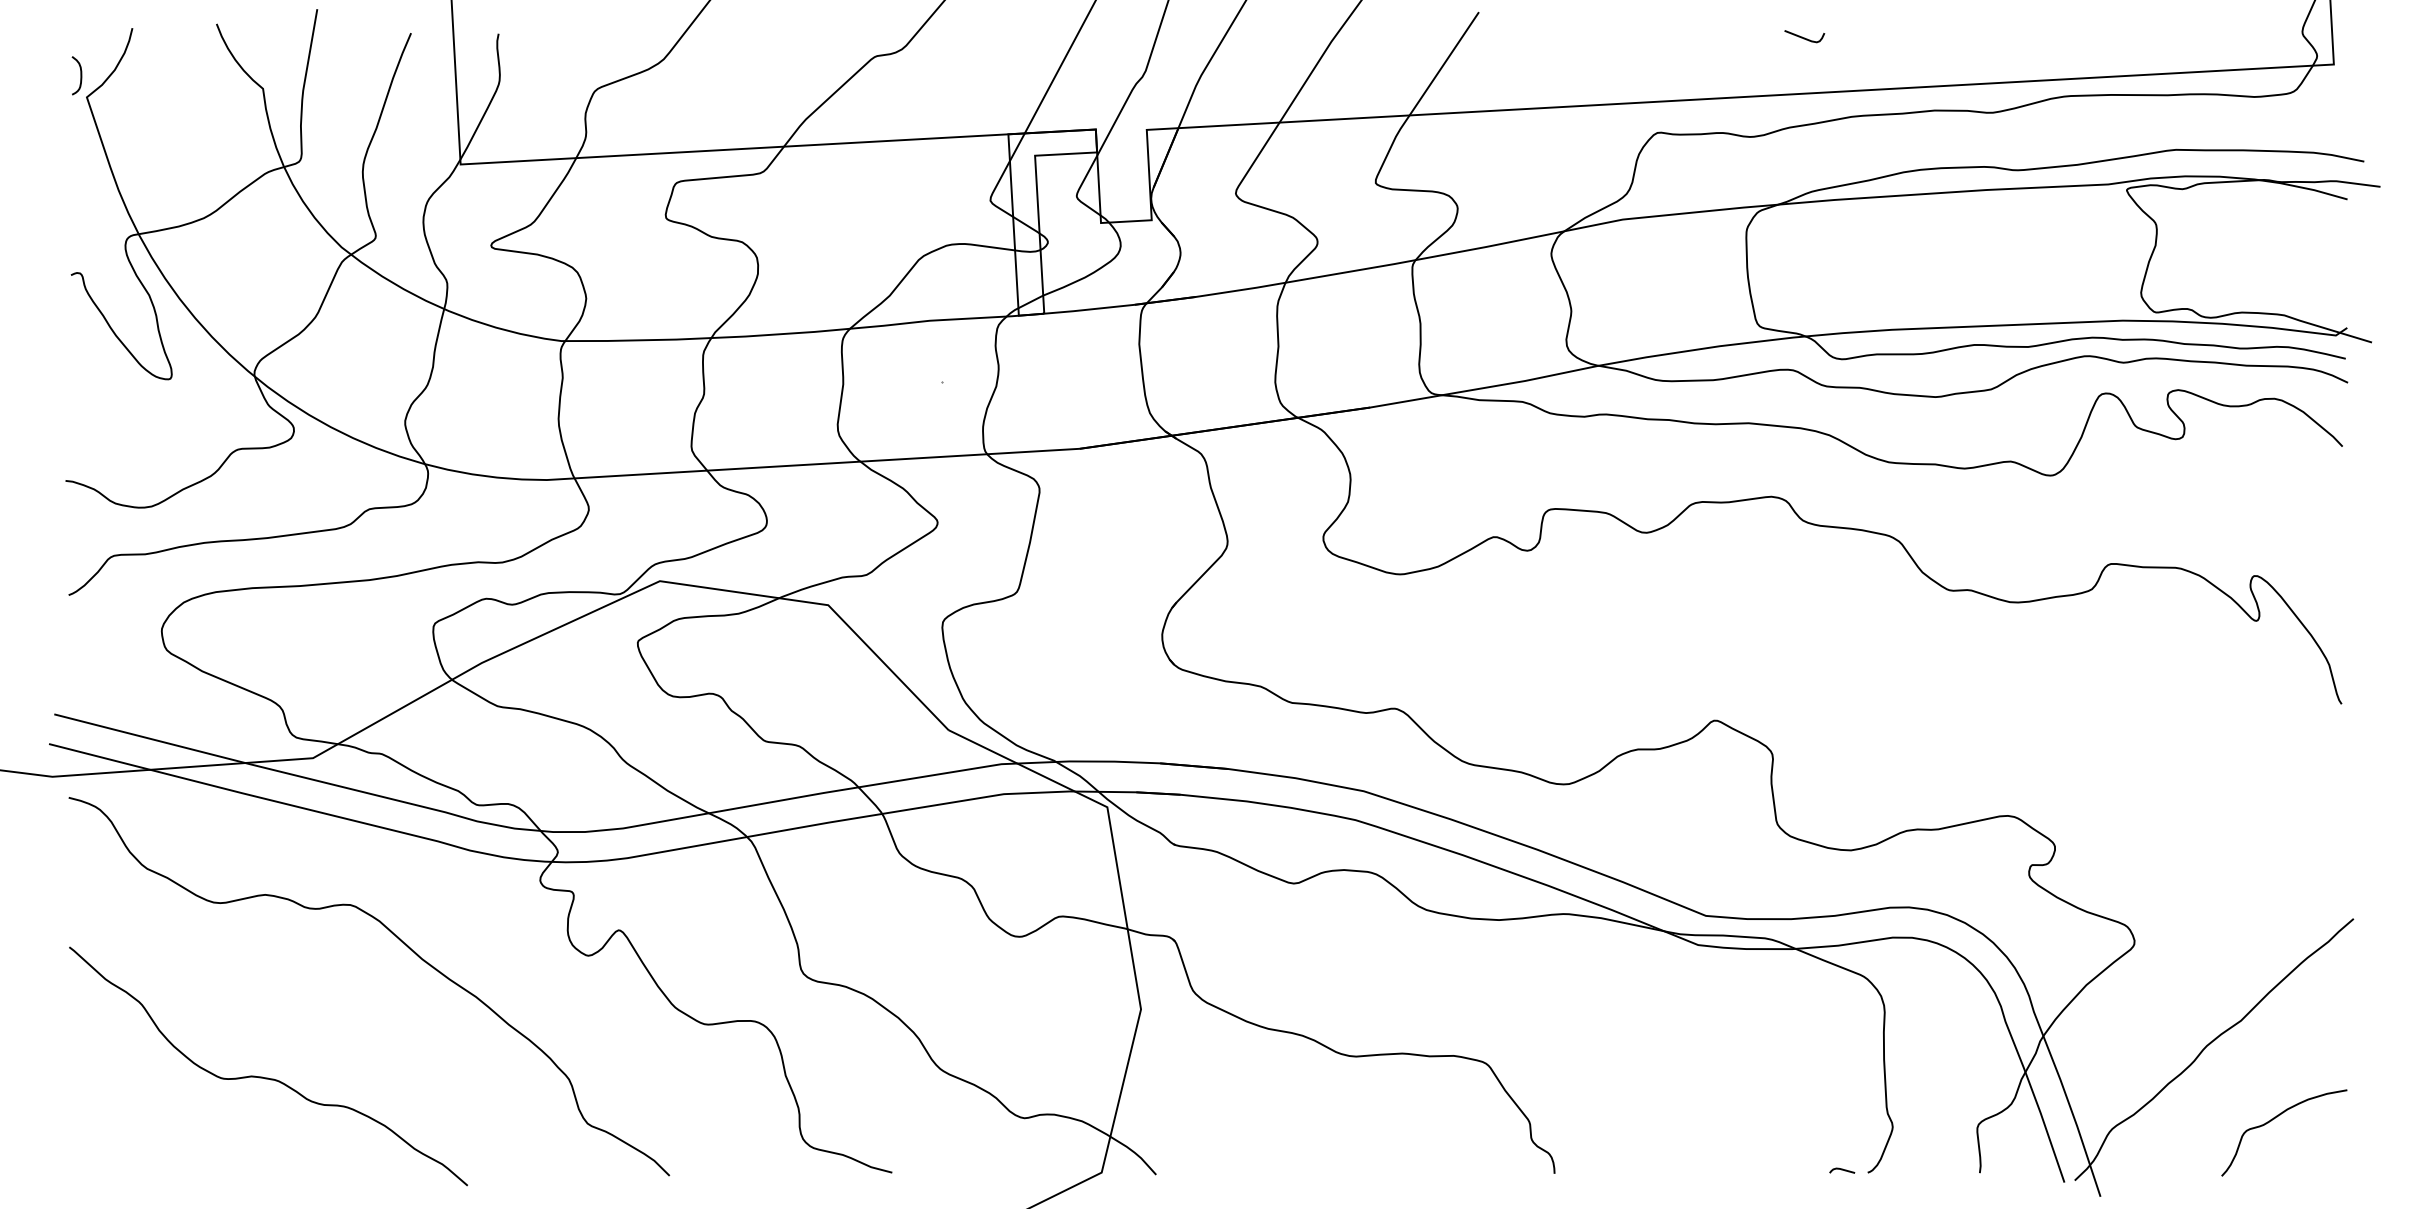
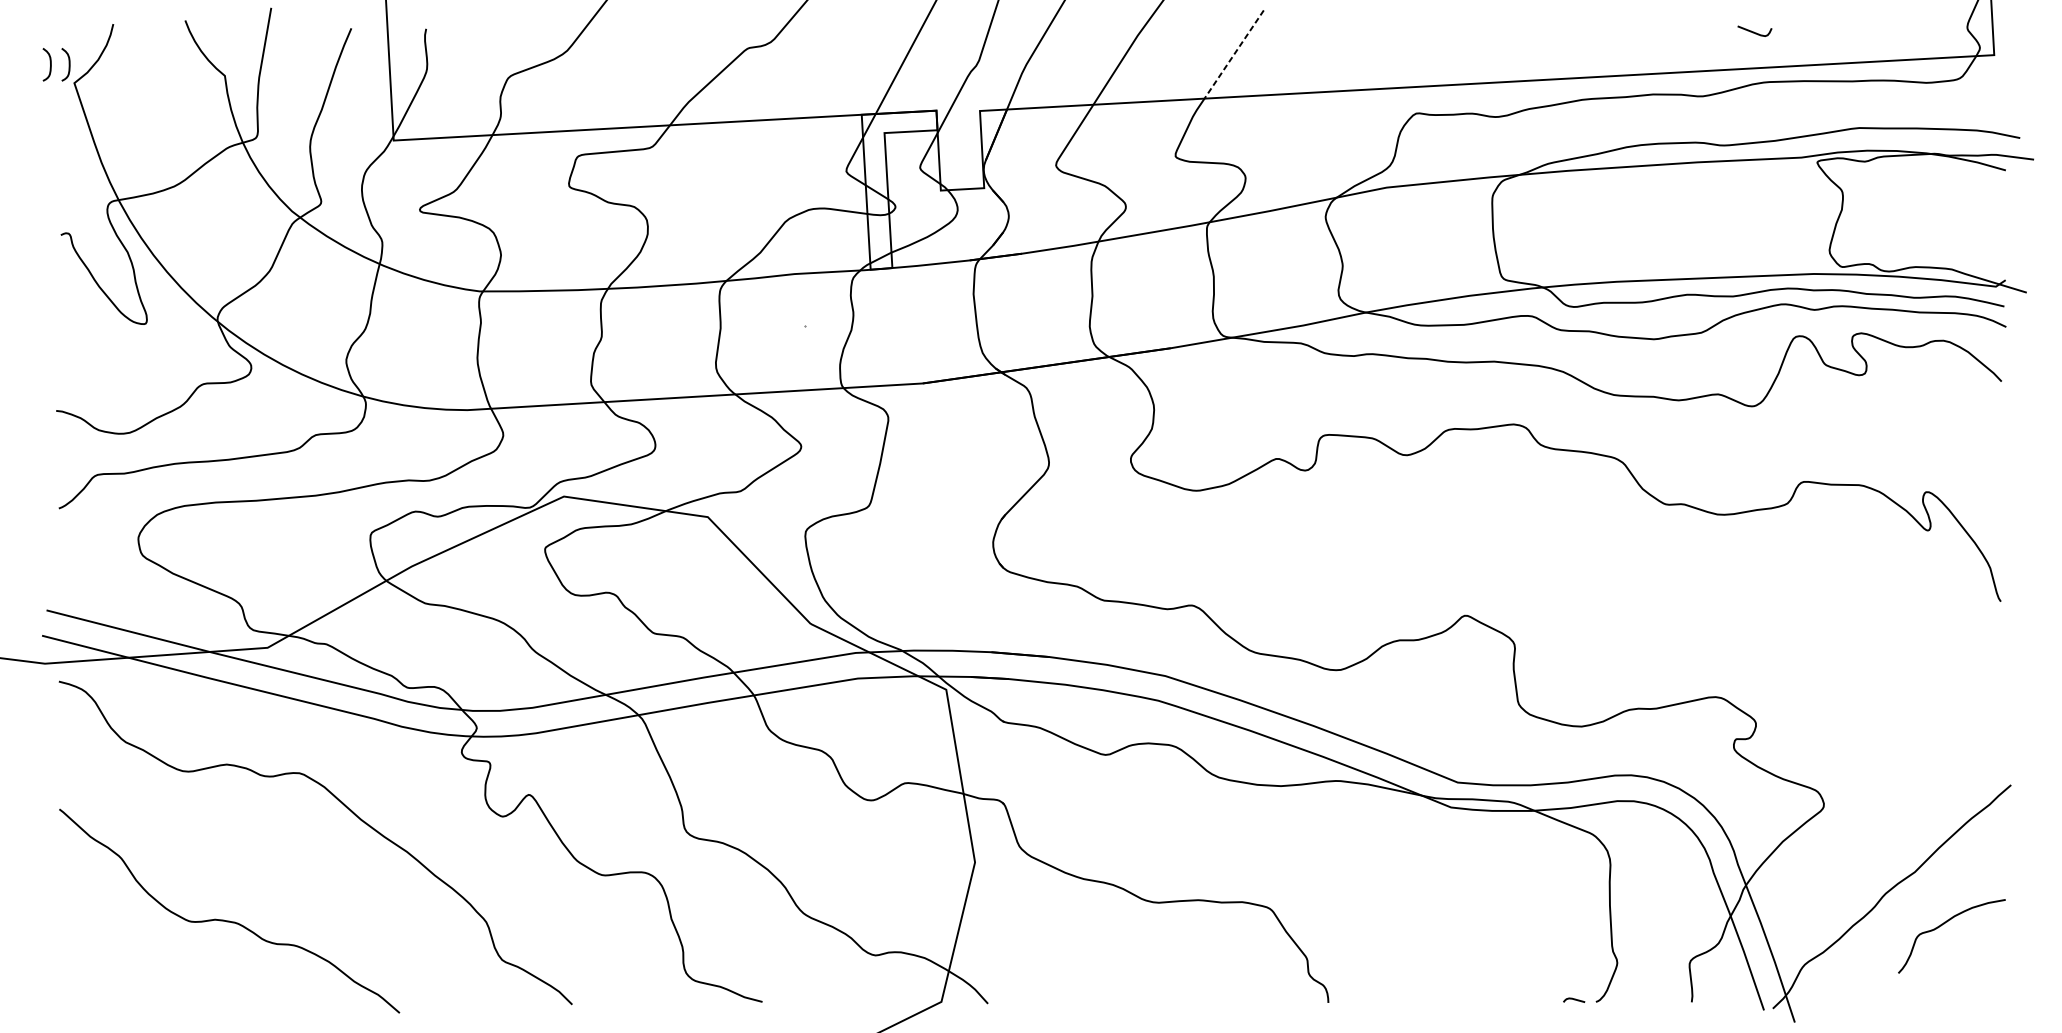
curve: (1804, 37) -> (1754, 32), moved
line: (1444, 64) -> (1234, 55), solid -> dashed
curve: (58, 75) -> (50, 64), added
curve: (2274, 1119) -> (1943, 924), moved

